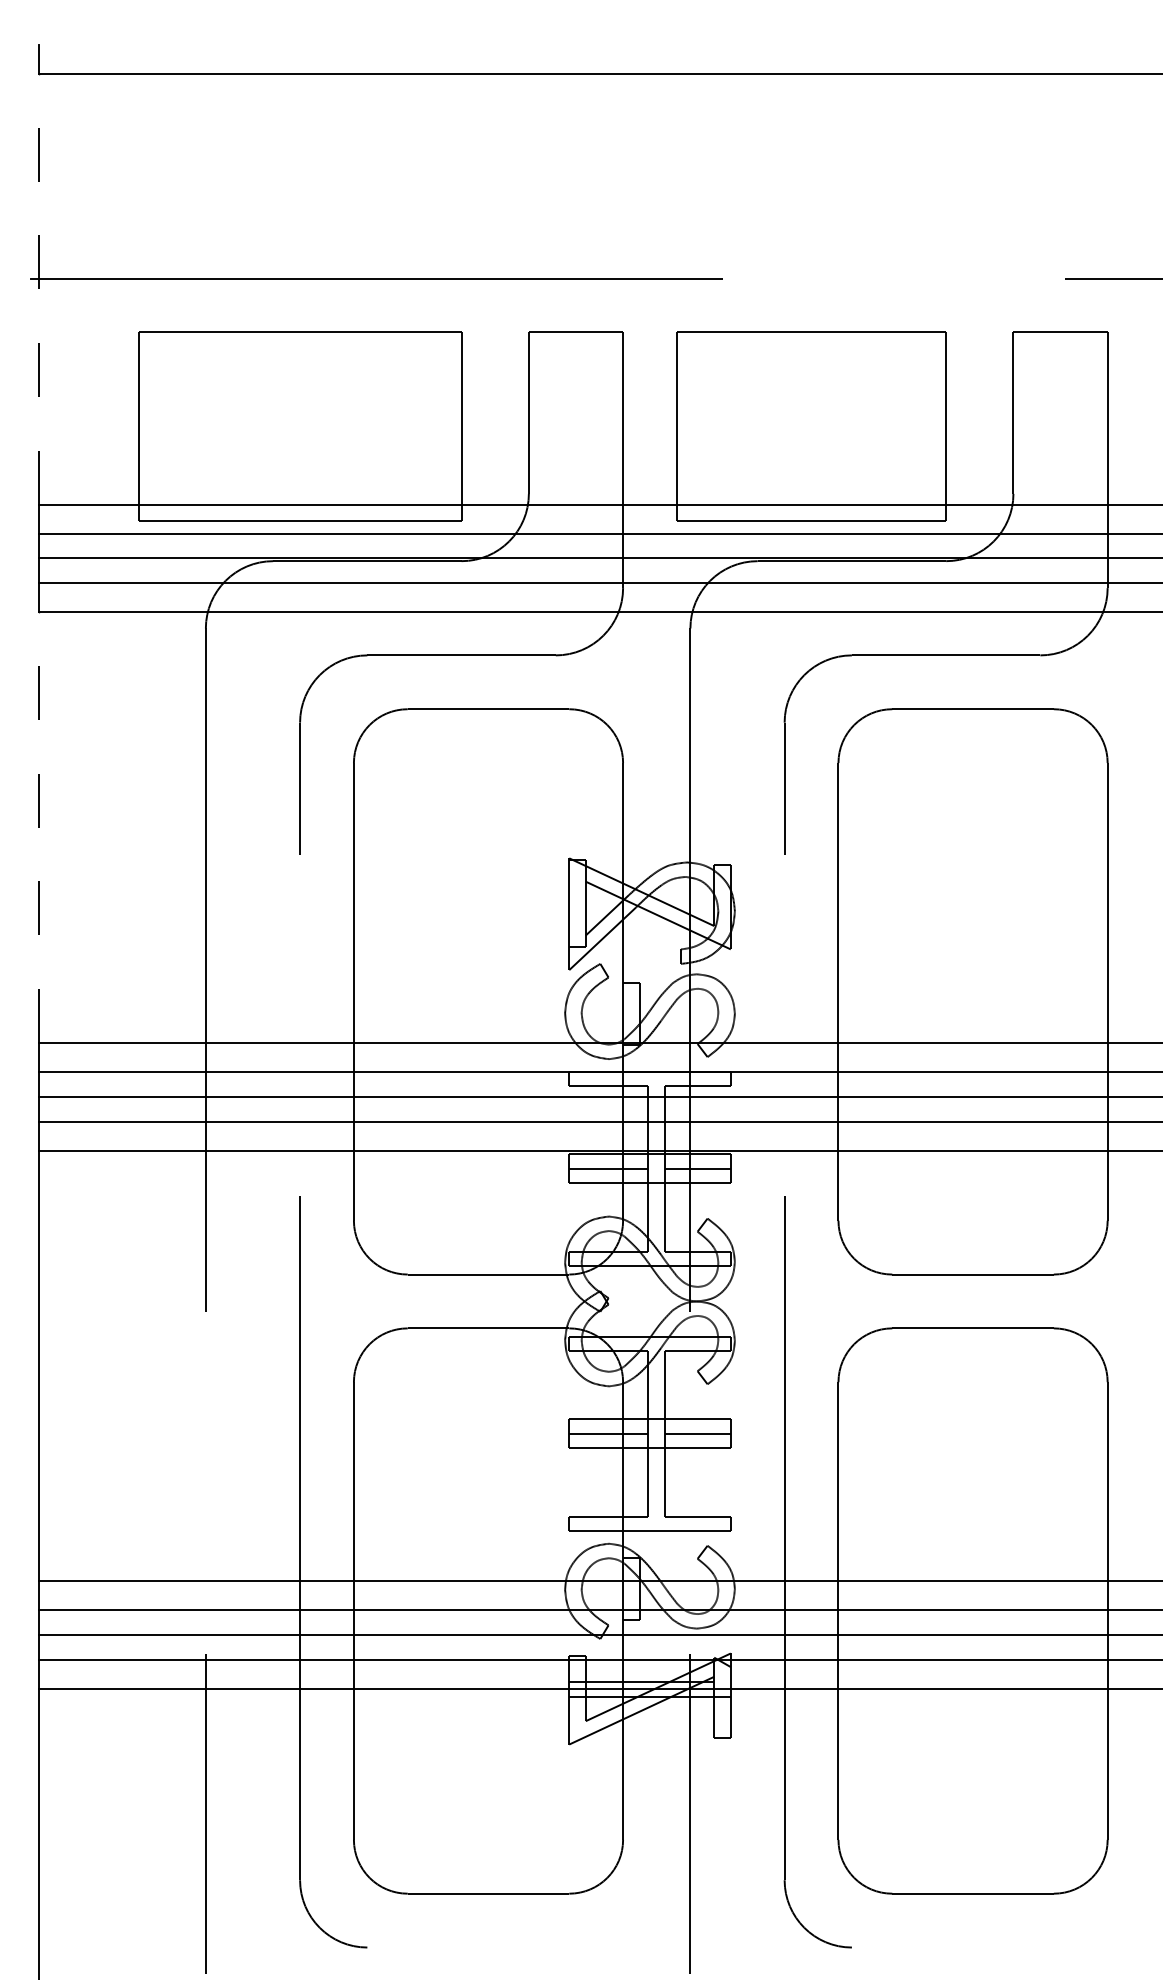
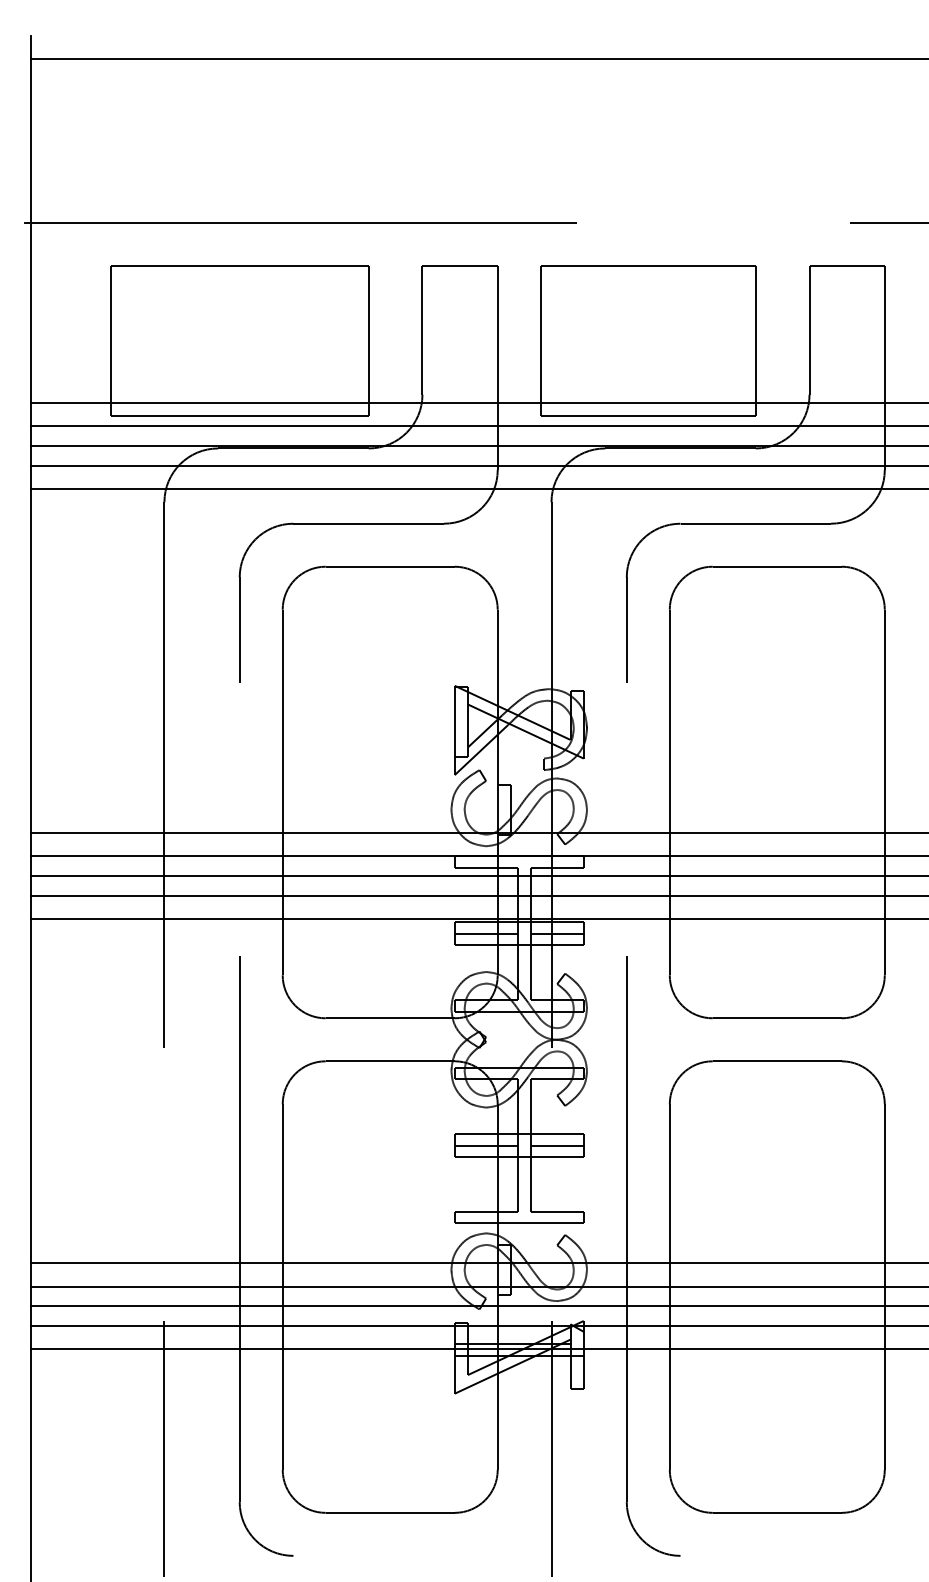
line: (38, 288) -> (30, 230), dashed -> solid
line: (38, 827) -> (30, 661), dashed -> solid

